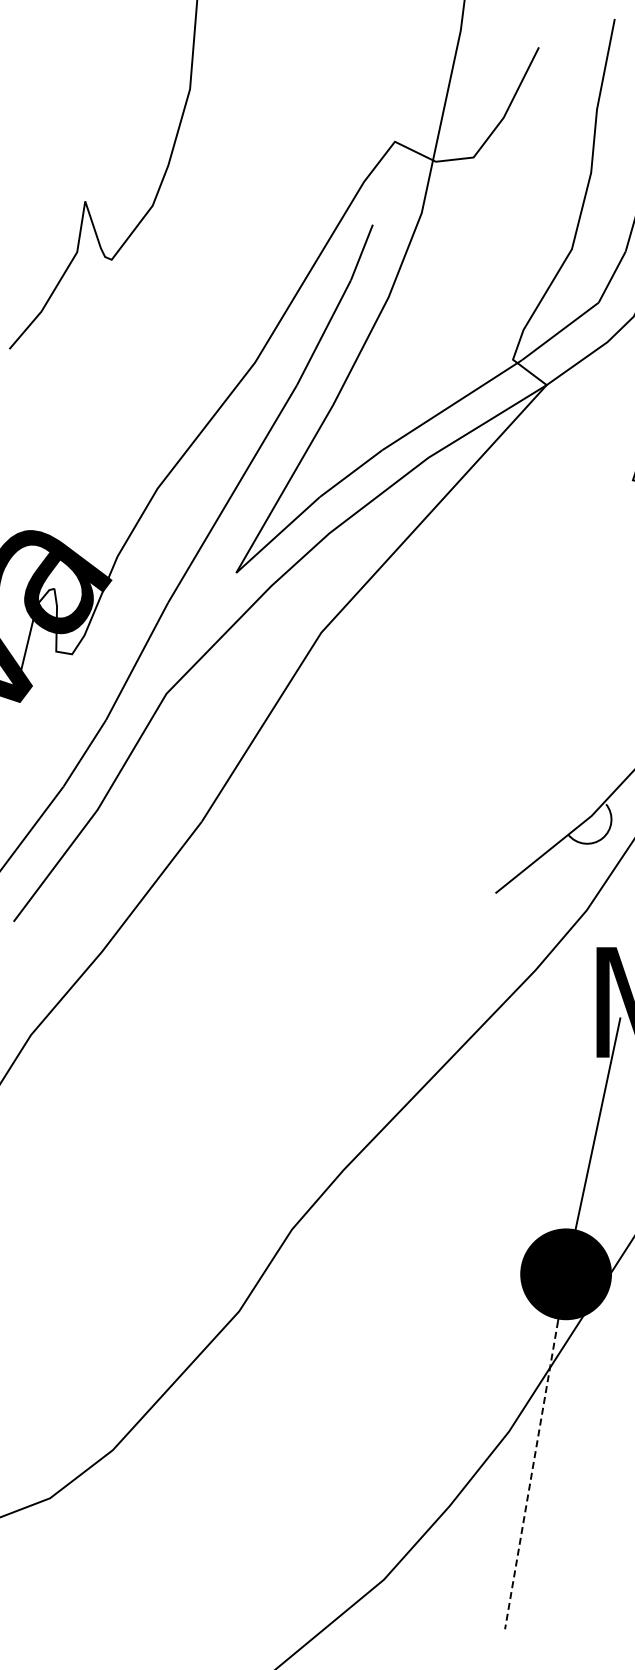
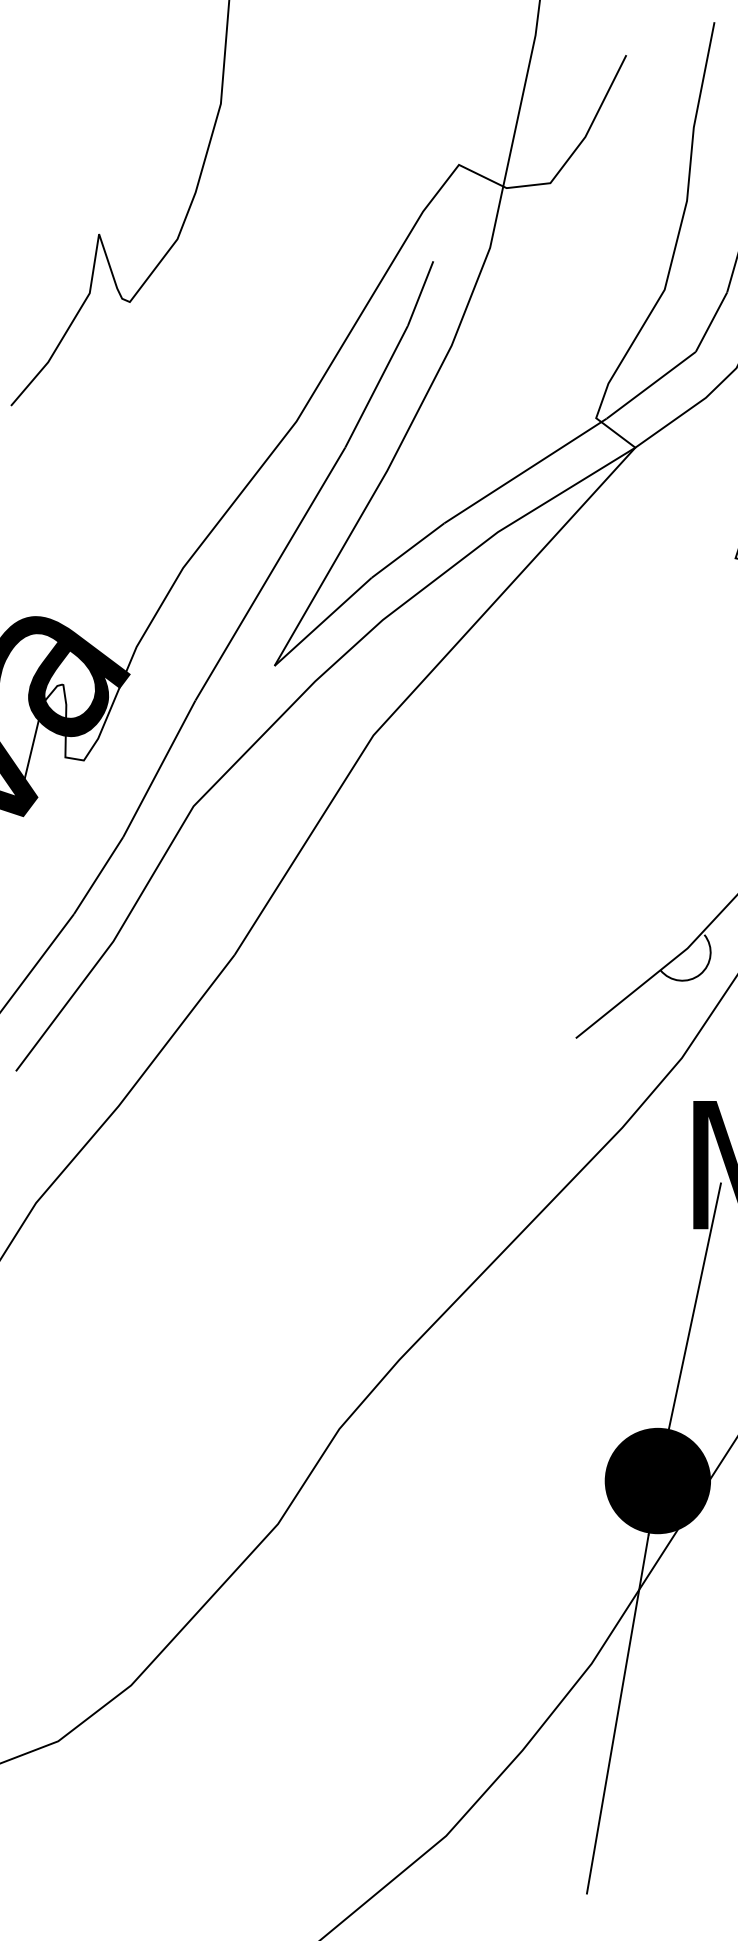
line: (531, 1475) -> (617, 1714), dashed -> solid

